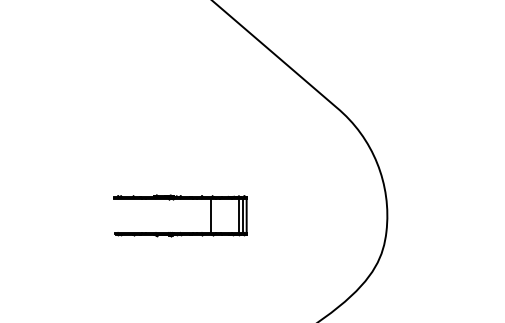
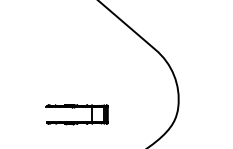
part: (174, 202) -> (74, 108), moved

